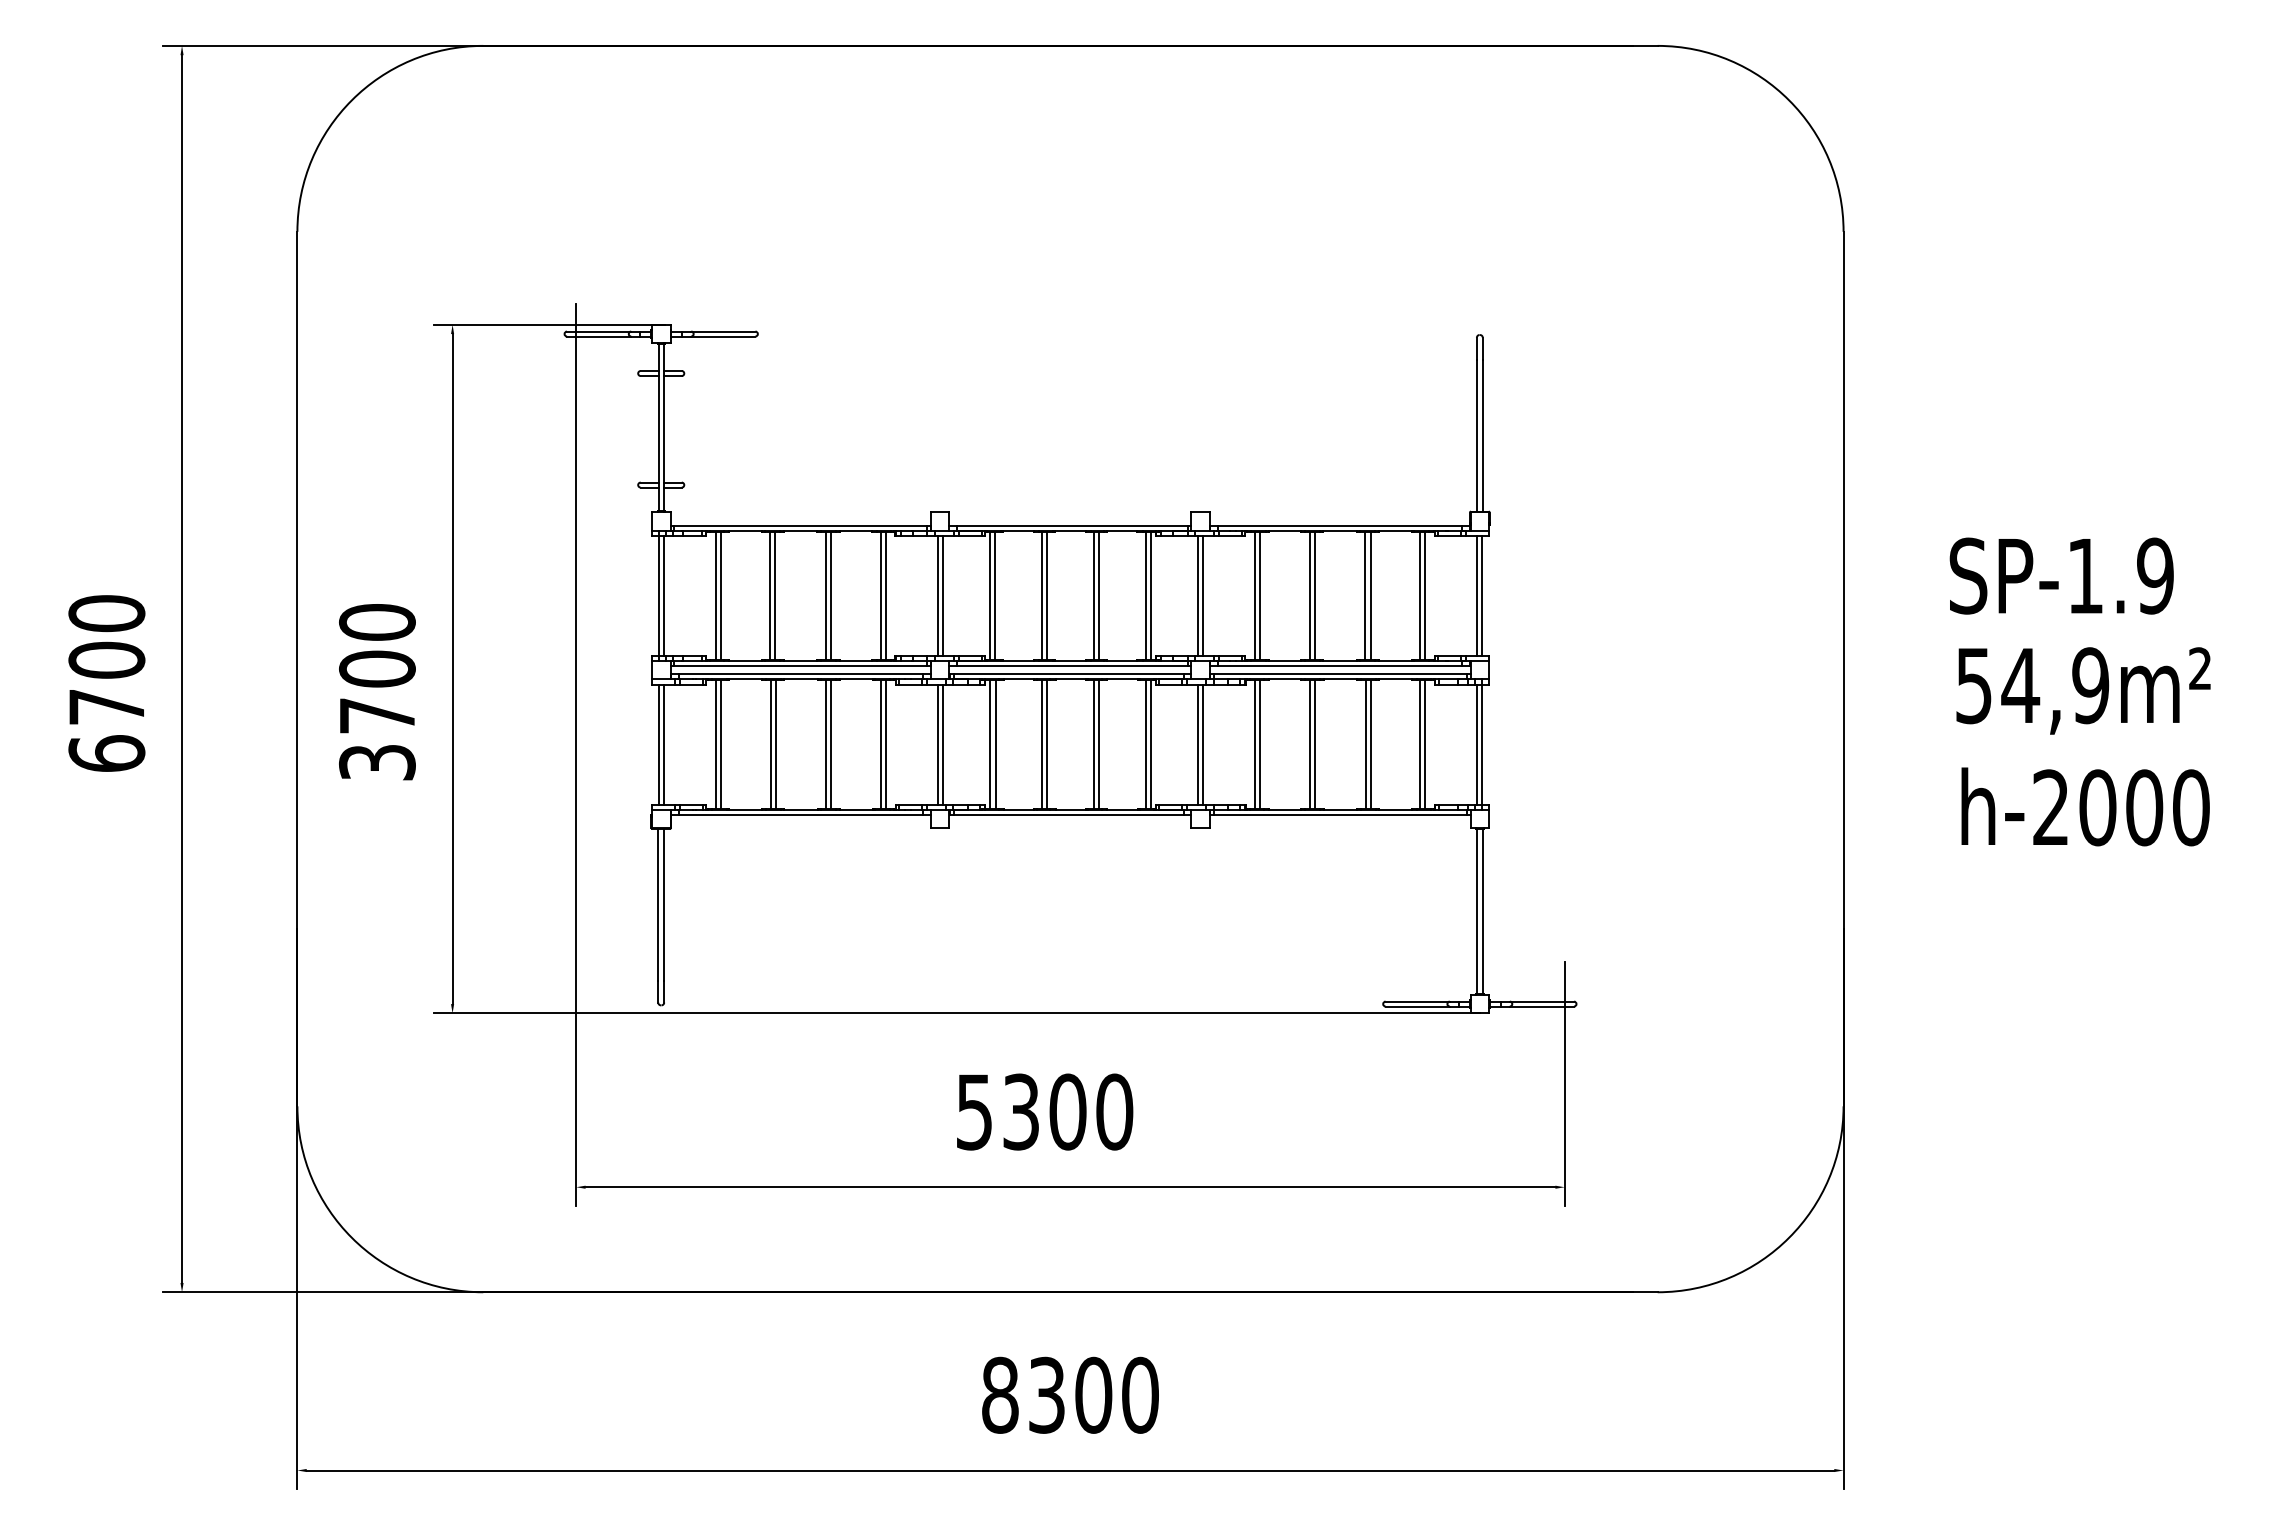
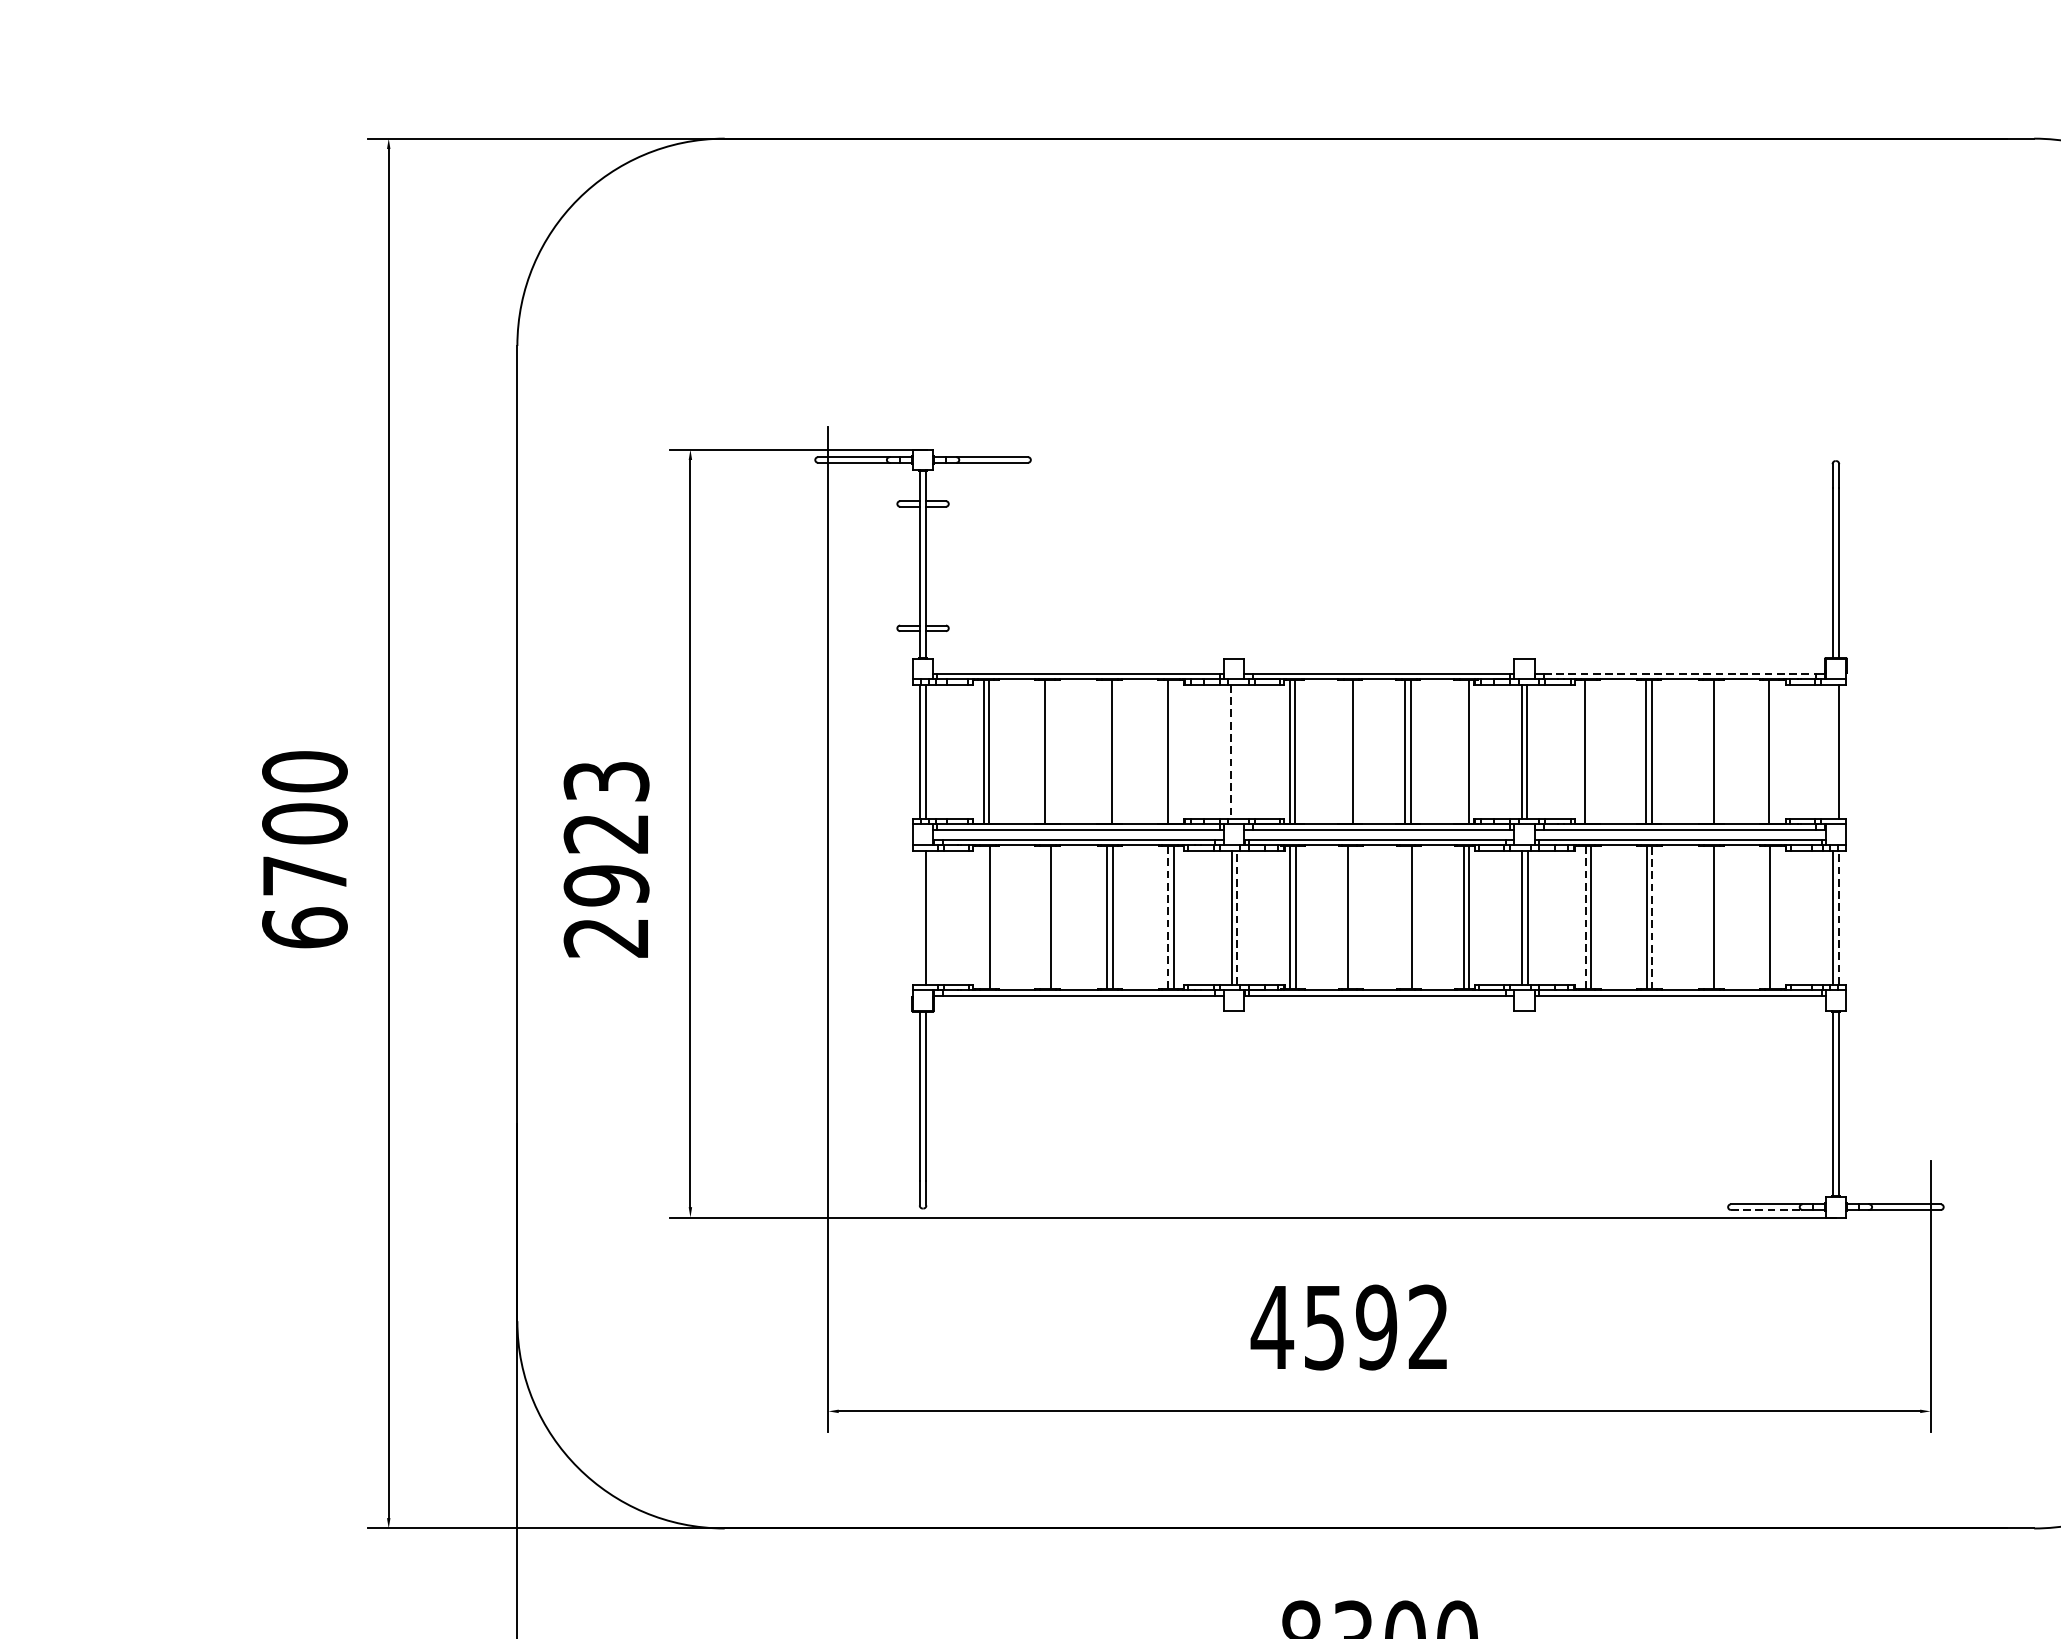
line: (1340, 525) -> (1680, 673), solid -> dashed
line: (775, 595) -> (1050, 751), removed
line: (826, 595) -> (1107, 751), removed
line: (885, 595) -> (1173, 751), removed
line: (942, 595) -> (1236, 751), removed
line: (1041, 595) -> (1347, 751), removed
line: (1145, 595) -> (1463, 751), removed
line: (1260, 595) -> (1591, 751), removed
line: (1365, 595) -> (1708, 751), removed
line: (1425, 595) -> (1775, 751), removed
line: (1477, 595) -> (1833, 751), removed
line: (937, 596) -> (1231, 752), solid -> dashed
text: (377, 692) -> (606, 859), 3700 -> 2923
line: (658, 744) -> (920, 917), removed
line: (715, 744) -> (983, 917), removed
line: (770, 744) -> (1044, 917), removed
line: (943, 744) -> (1237, 917), solid -> dashed
line: (1047, 744) -> (1353, 917), removed
line: (1094, 744) -> (1406, 917), removed
line: (1315, 744) -> (1652, 917), solid -> dashed
line: (1365, 744) -> (1708, 917), removed
line: (1425, 744) -> (1775, 917), removed
line: (1482, 744) -> (1838, 917), solid -> dashed
line: (880, 745) -> (1167, 918), solid -> dashed
line: (1255, 745) -> (1585, 918), solid -> dashed
line: (1418, 1006) -> (1767, 1209), solid -> dashed
text: (1044, 1111) -> (1350, 1326), 5300 -> 4592

